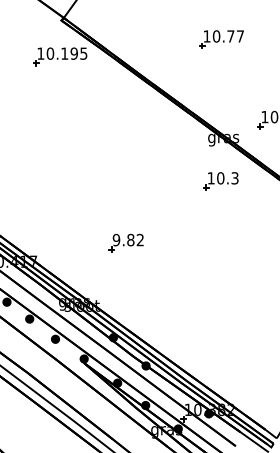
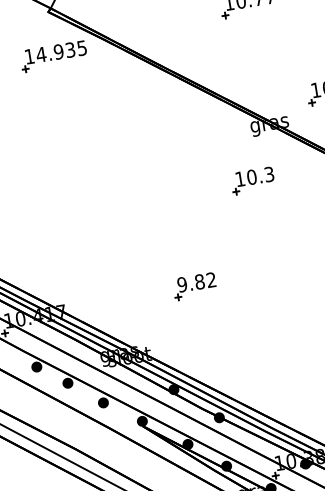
text: (61, 53) -> (54, 52), 10.195 -> 14.935
part: (220, 181) -> (252, 181), moved
part: (125, 242) -> (193, 285), moved

